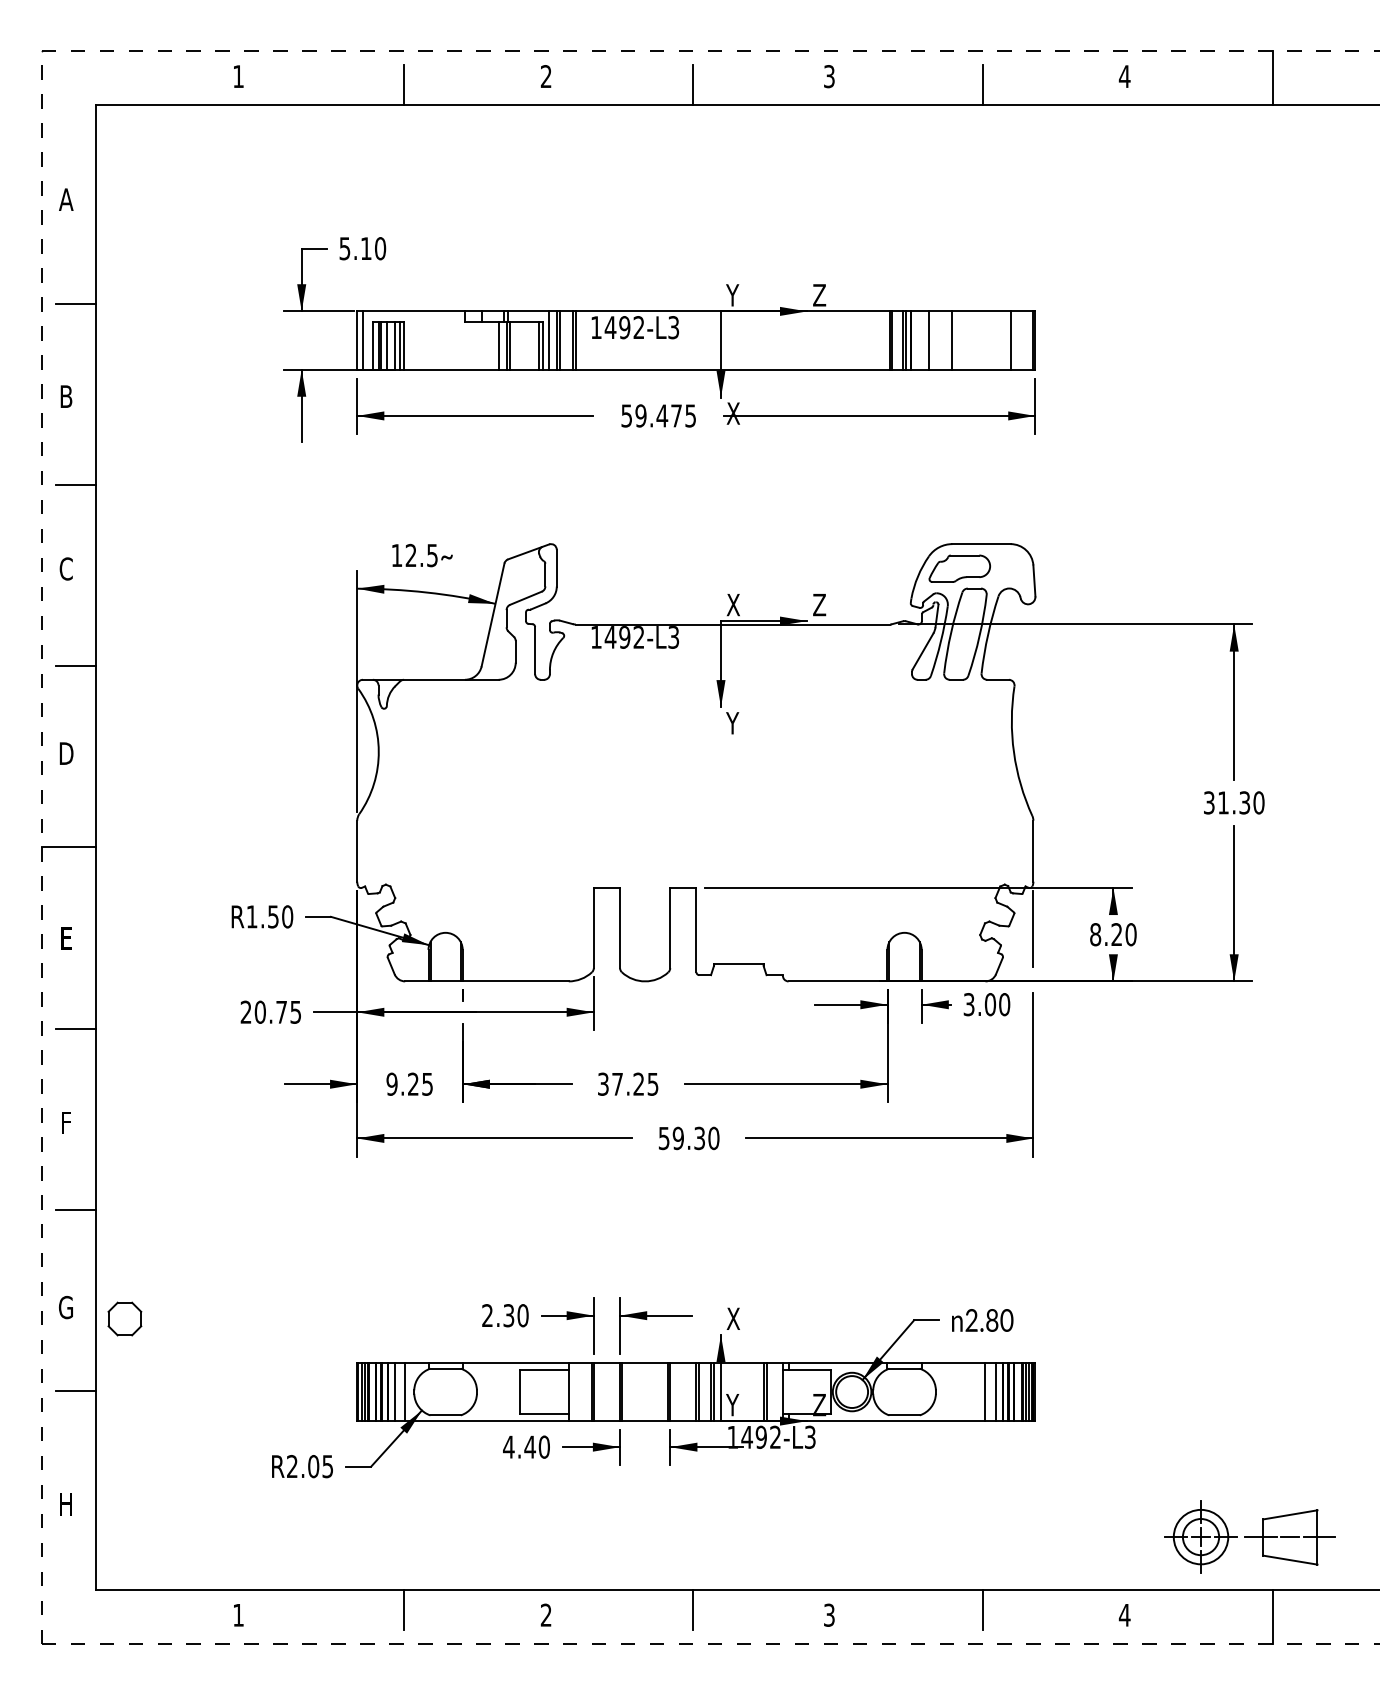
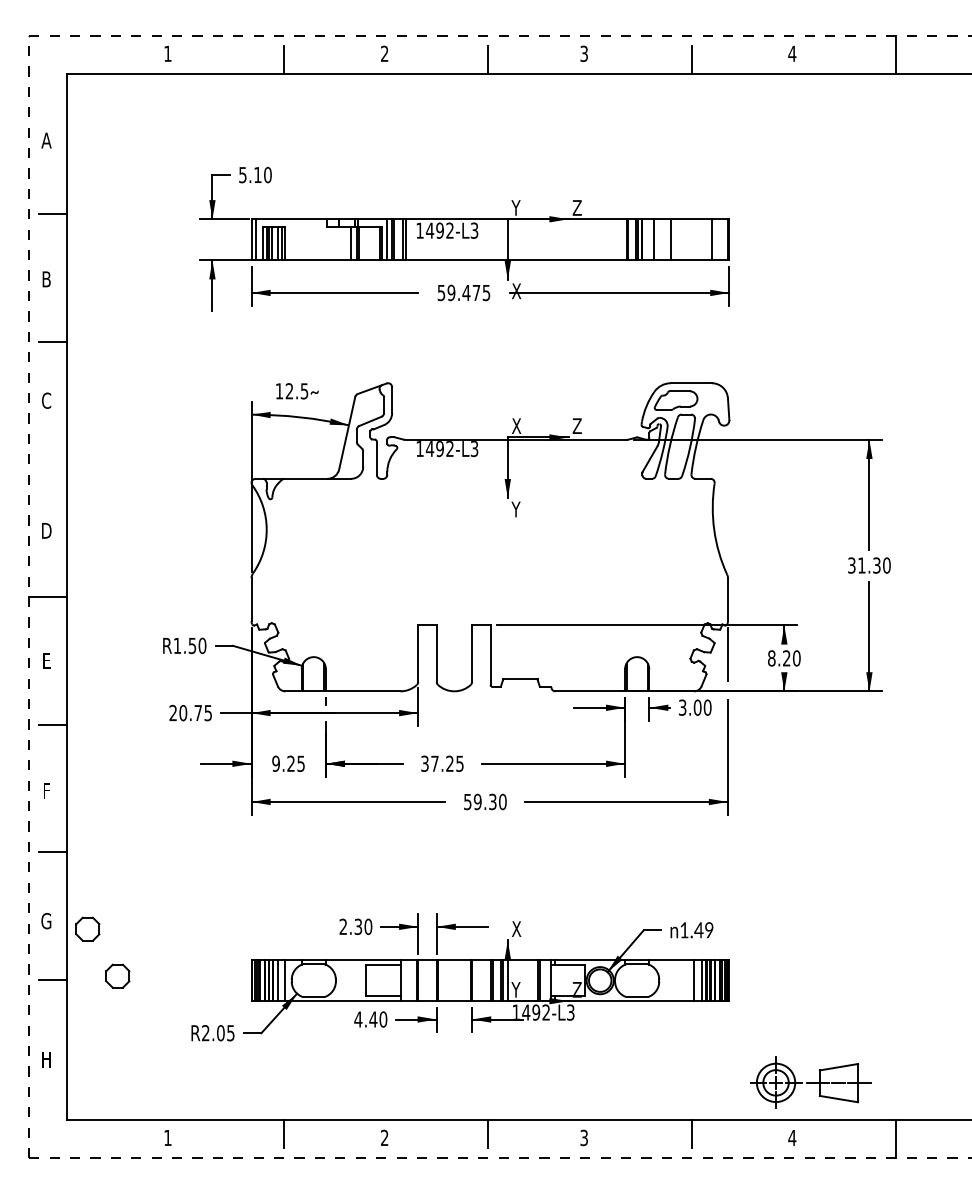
line: (76, 666) -> (53, 469), removed
text: (988, 1320) -> (696, 930), 2.80 -> 1.49
part: (166, 1384) -> (117, 975), added
part: (1249, 1536) -> (810, 1082), moved

